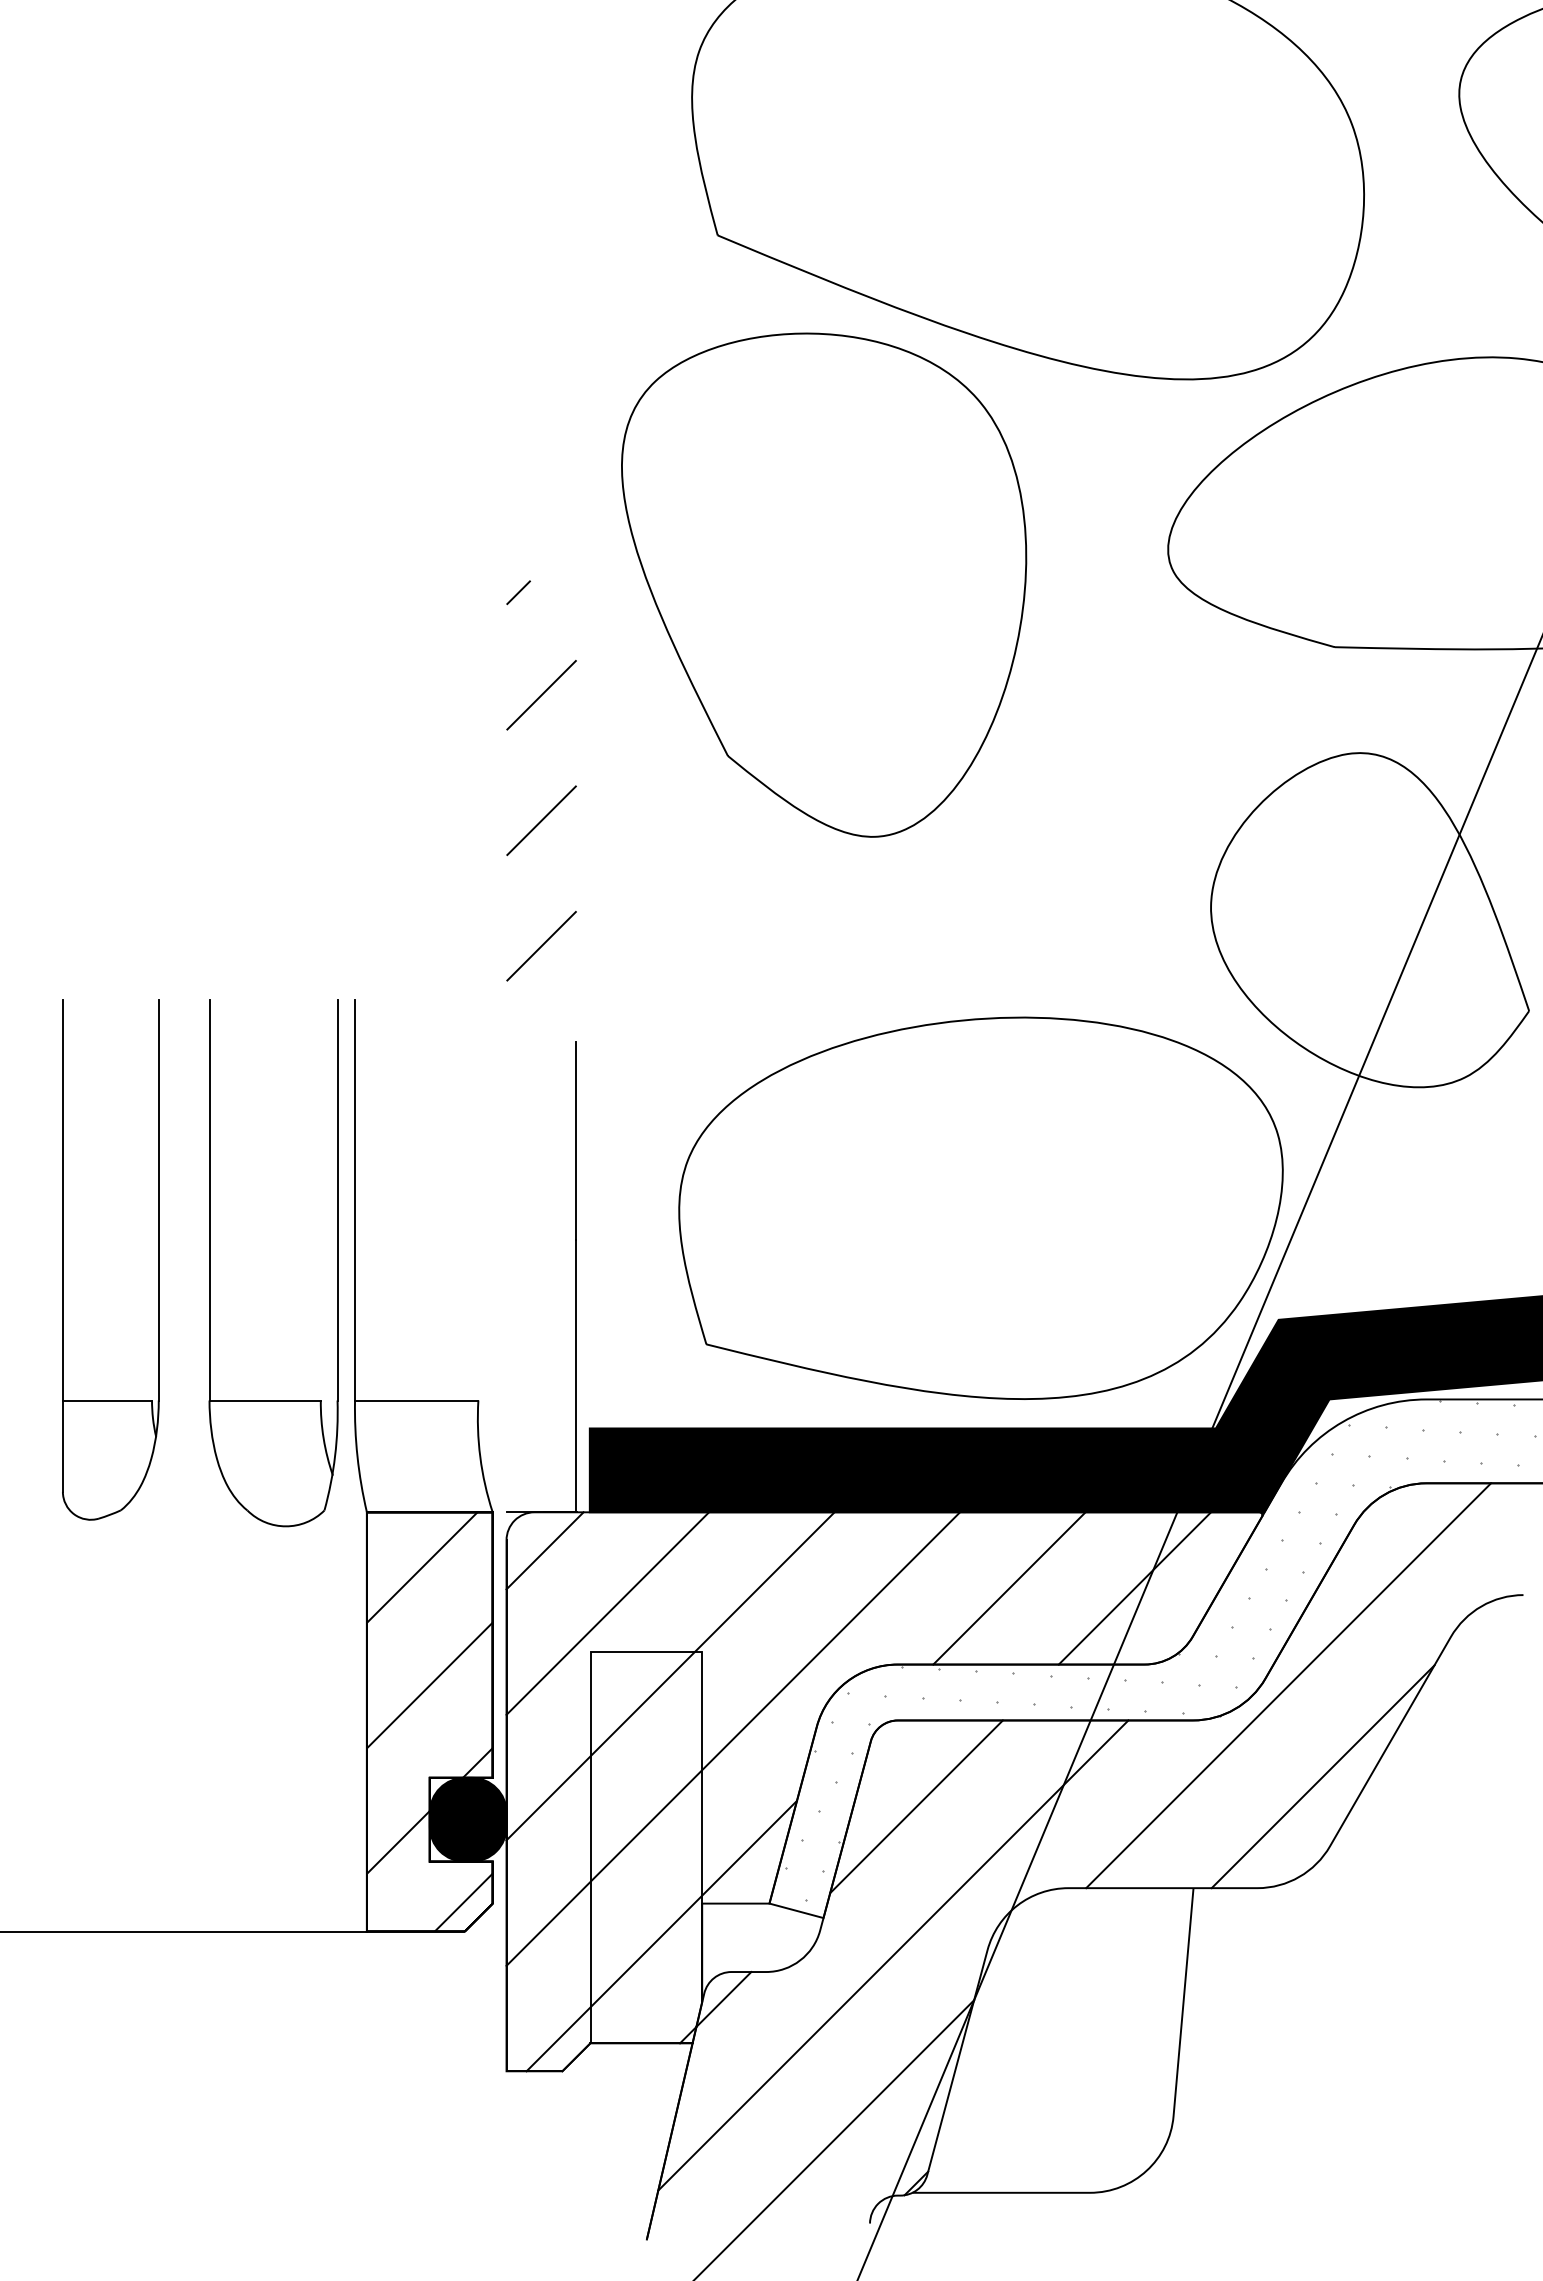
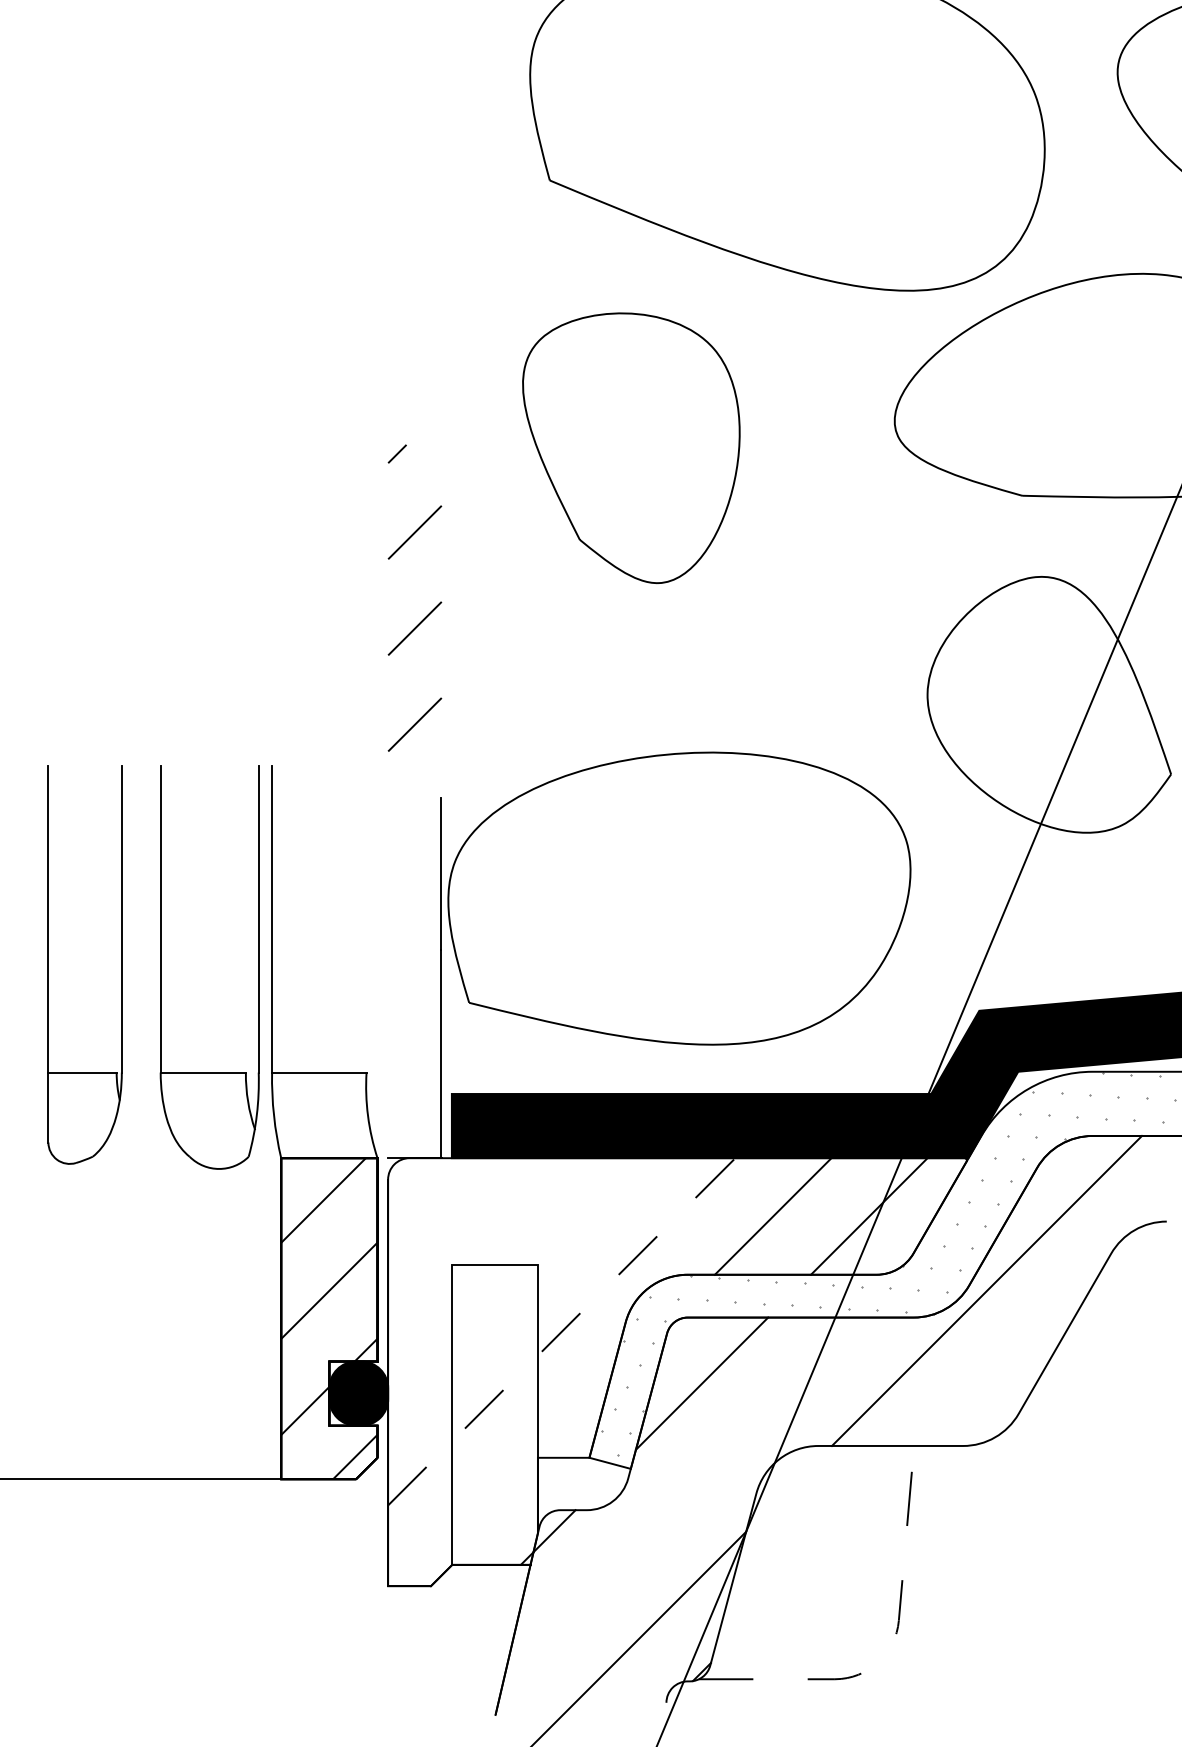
part: (824, 584) -> (631, 447), size x0.7
part: (980, 1207) -> (679, 898), moved
line: (544, 1550) -> (417, 1187), removed
line: (607, 1613) -> (465, 1235), removed
line: (670, 1676) -> (513, 1283), removed
line: (733, 1739) -> (561, 1332), solid -> dashed
line: (1322, 1776) -> (1012, 1360), removed
line: (661, 1936) -> (506, 1482), removed
line: (893, 1955) -> (684, 1497), removed
line: (1160, 2154) -> (888, 1649), solid -> dashed

